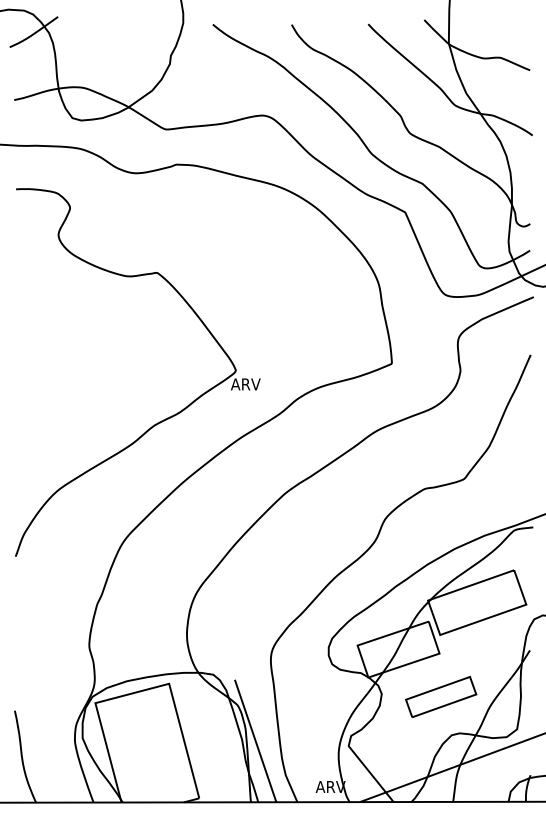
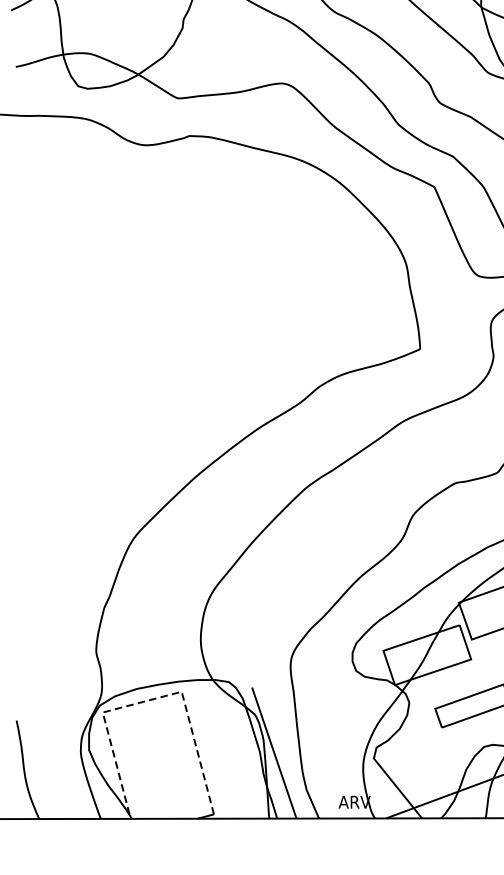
part: (161, 420) -> (173, 409), removed
line: (139, 691) -> (149, 700), solid -> dashed

